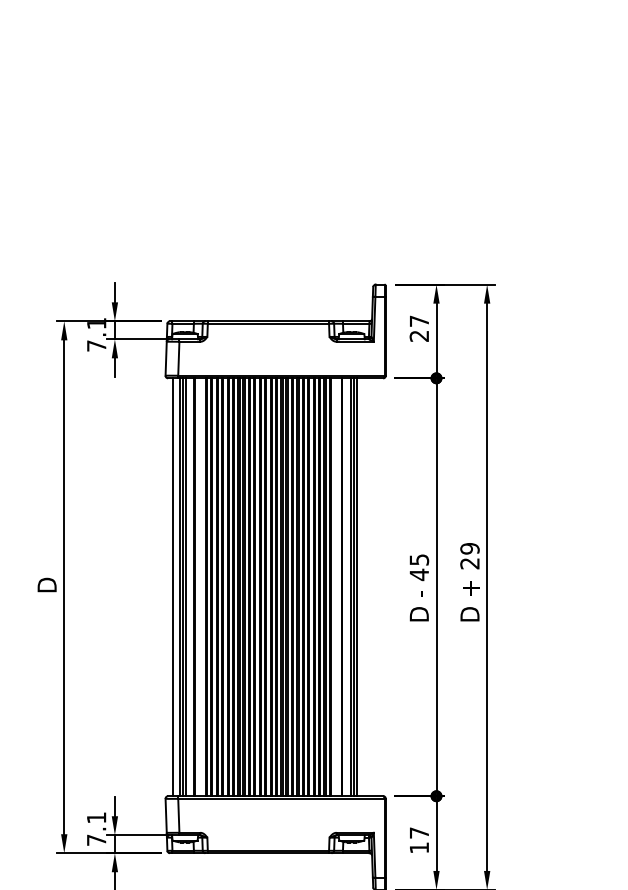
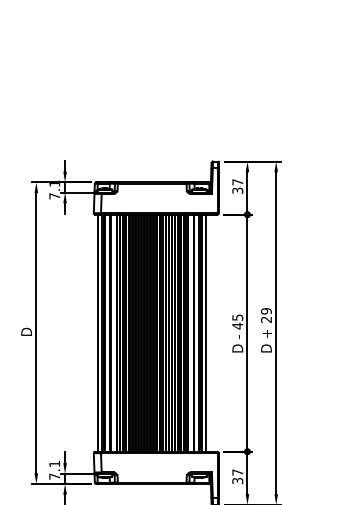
text: (418, 335) -> (237, 190), 27 -> 37
line: (364, 586) -> (206, 332), added
text: (418, 848) -> (237, 481), 17 -> 37

